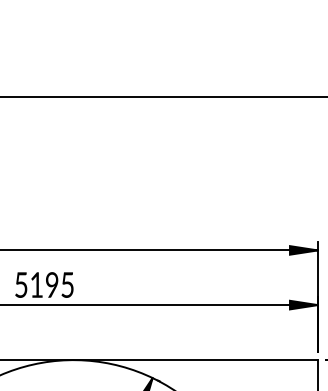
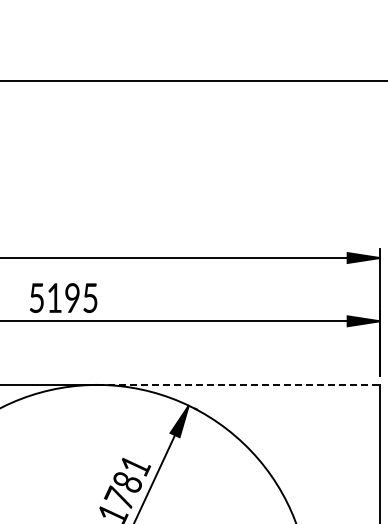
line: (196, 359) -> (239, 384), solid -> dashed

